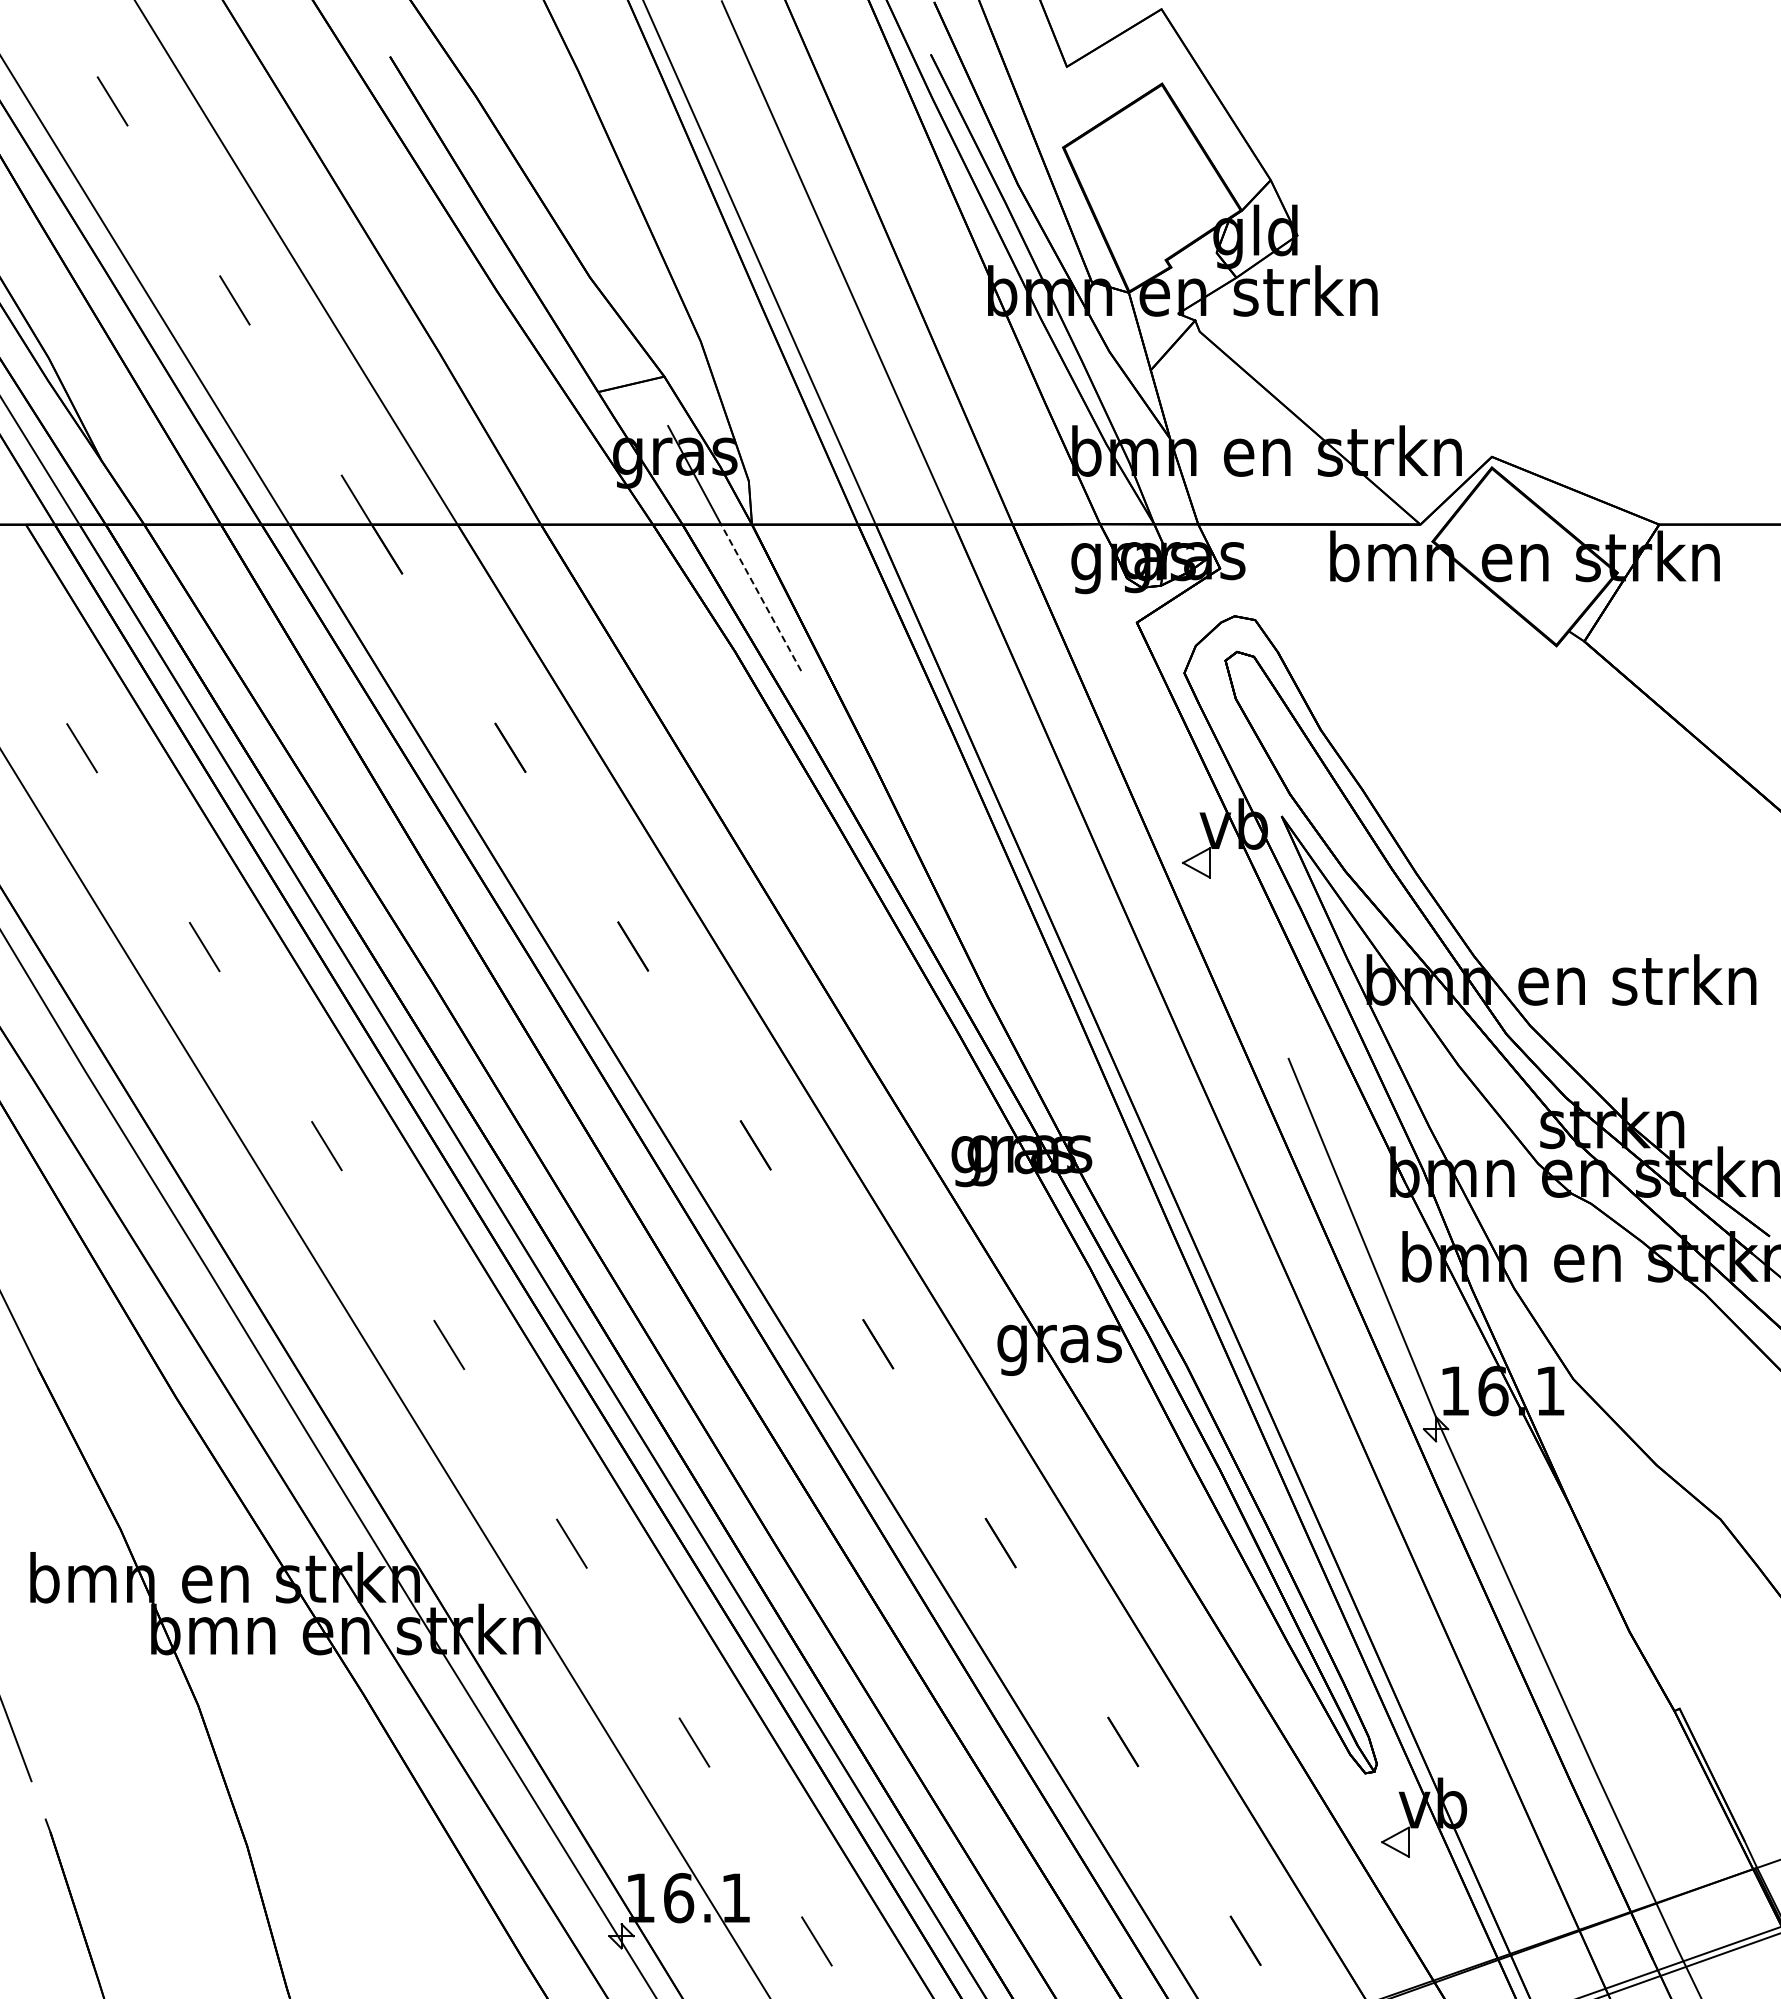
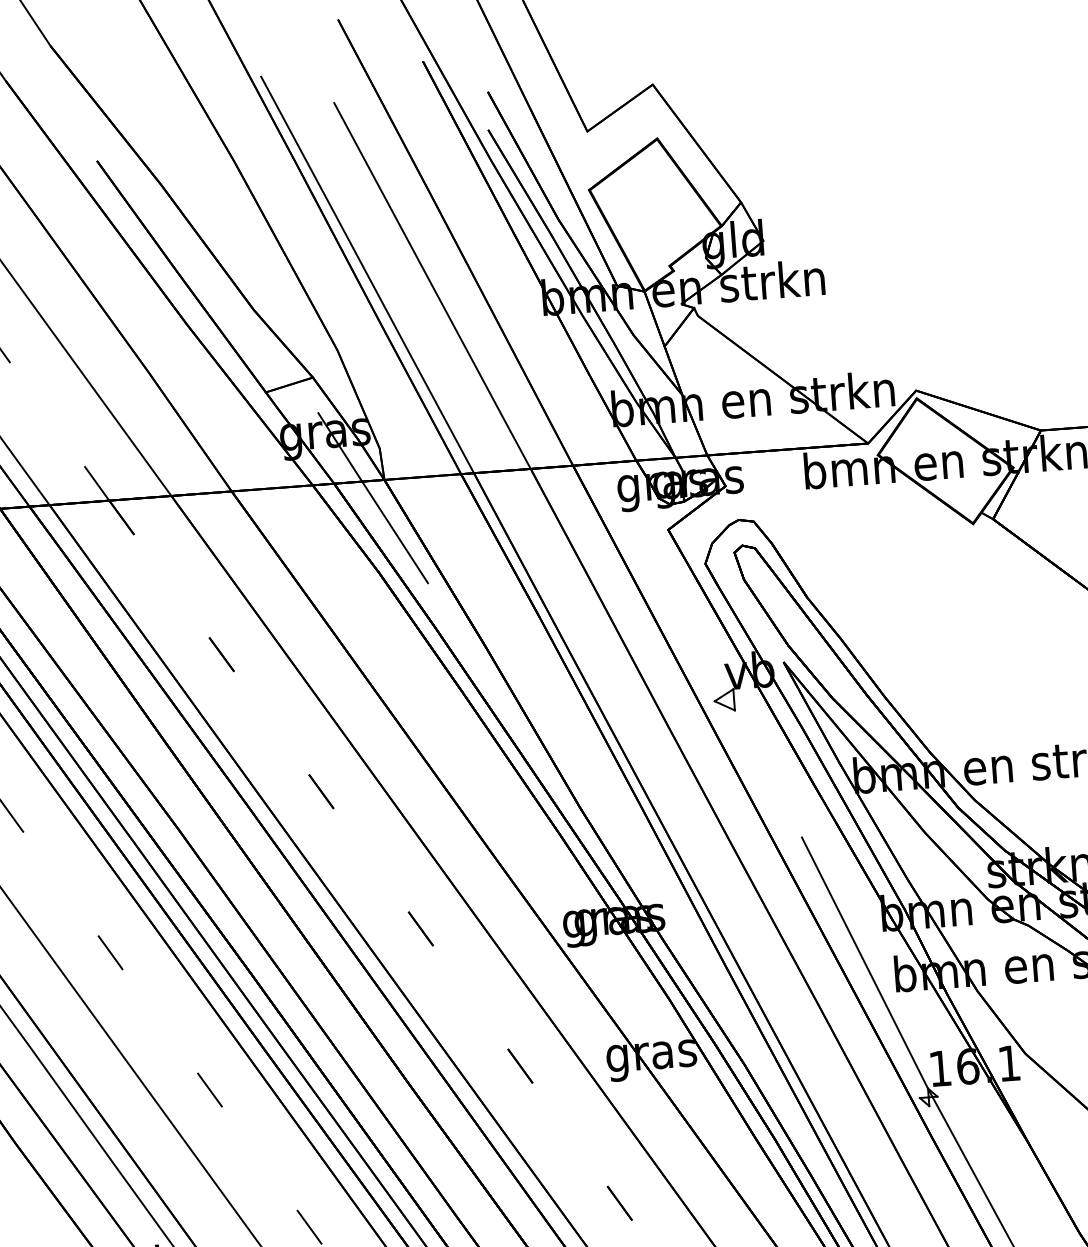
line: (760, 597) -> (394, 532), dashed -> solid

